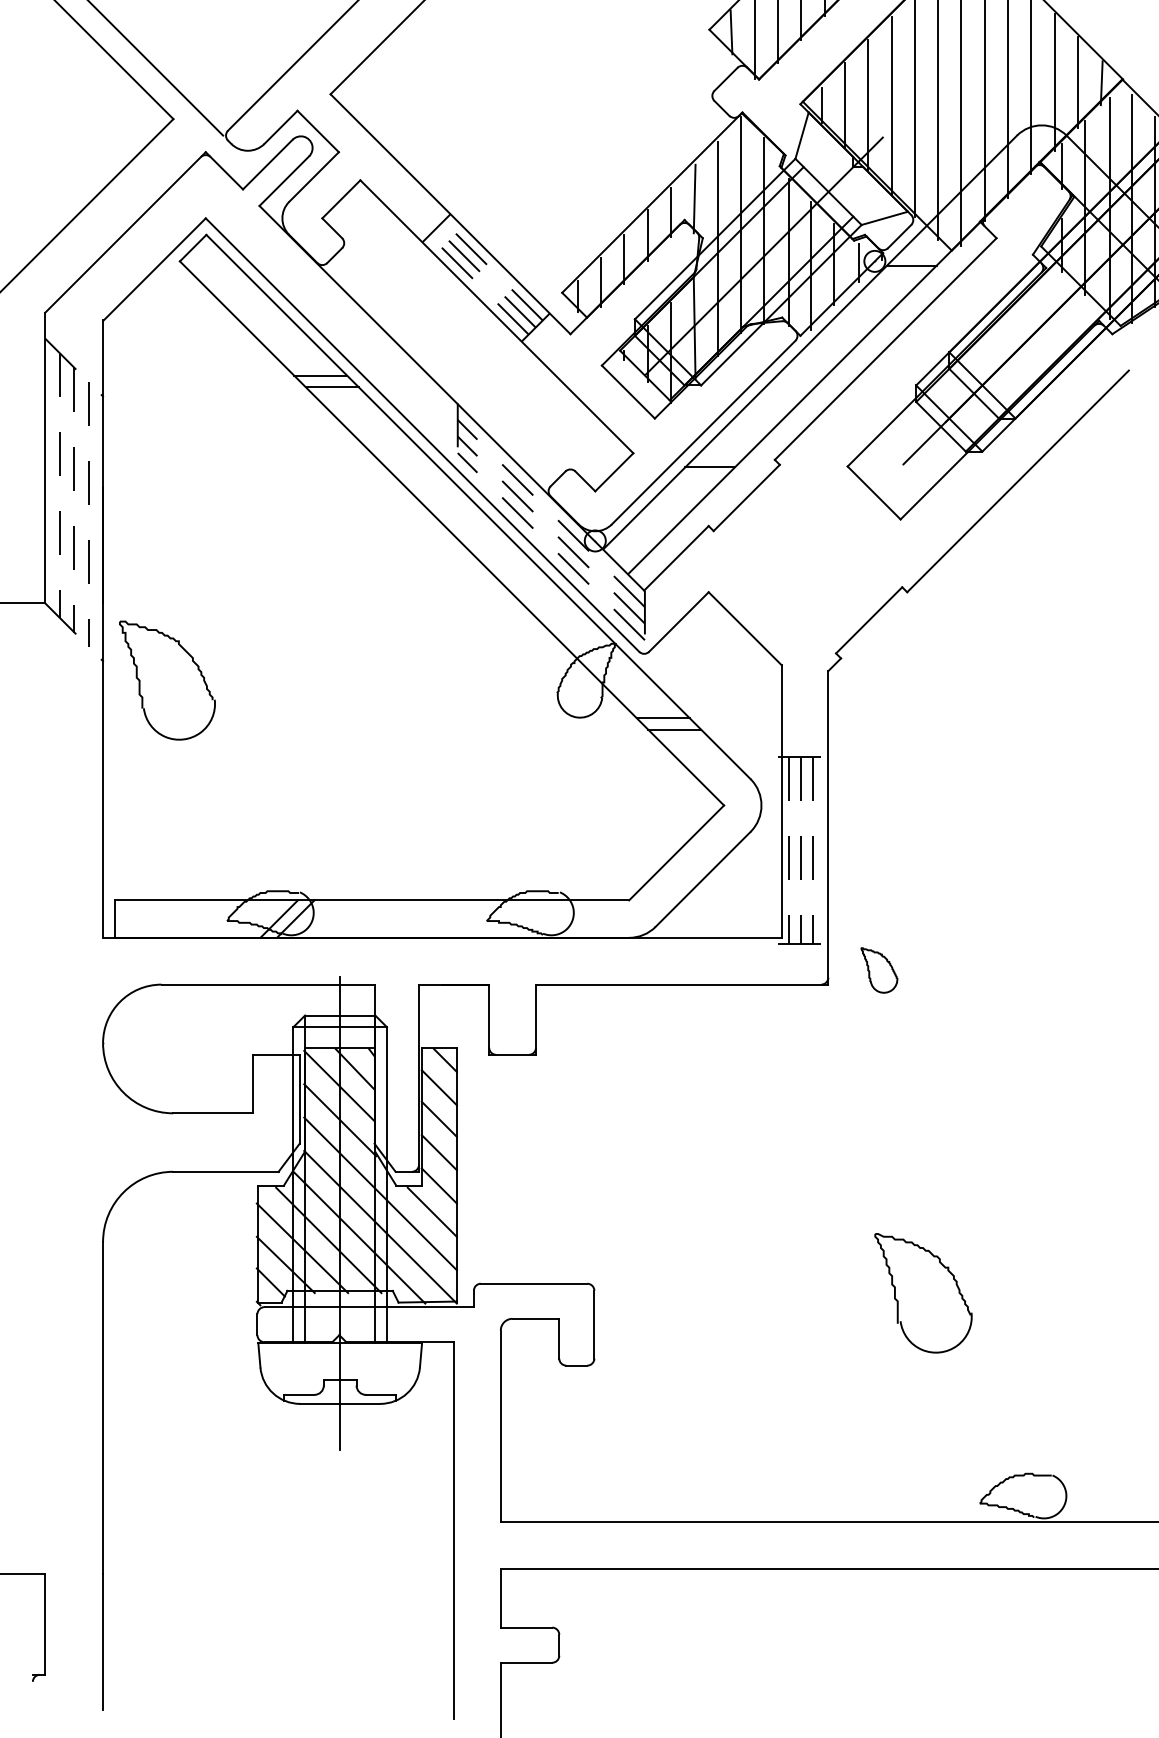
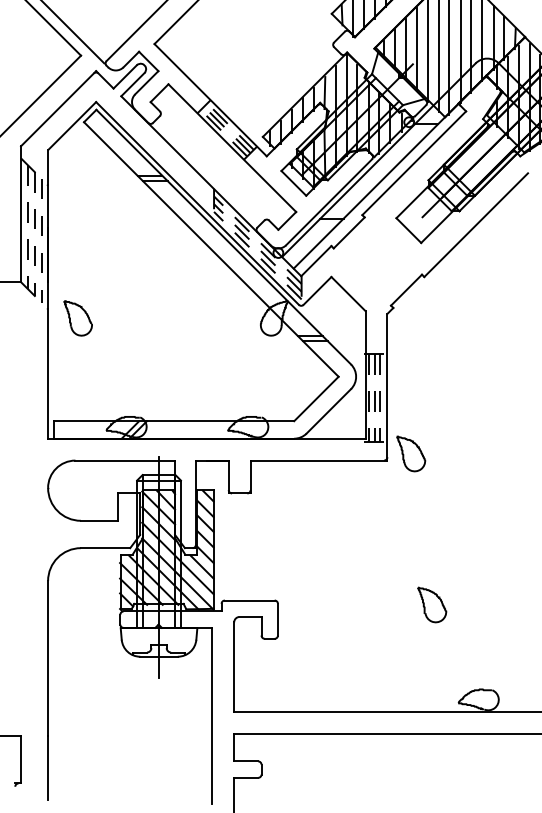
part: (165, 680) -> (77, 318), size x0.62
part: (879, 969) -> (411, 453), size x1.67
part: (924, 1292) -> (432, 604), size x0.62

